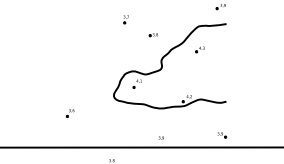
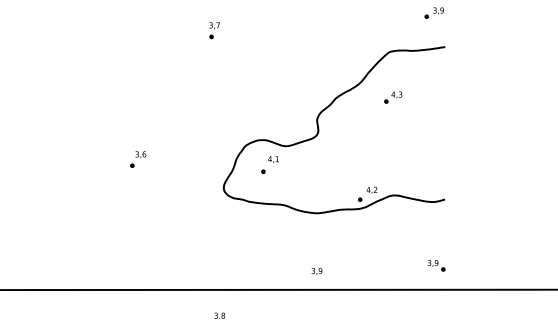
part: (125, 19) -> (213, 30), moved
part: (152, 35) -> (299, 69), removed
part: (69, 113) -> (136, 160), moved

